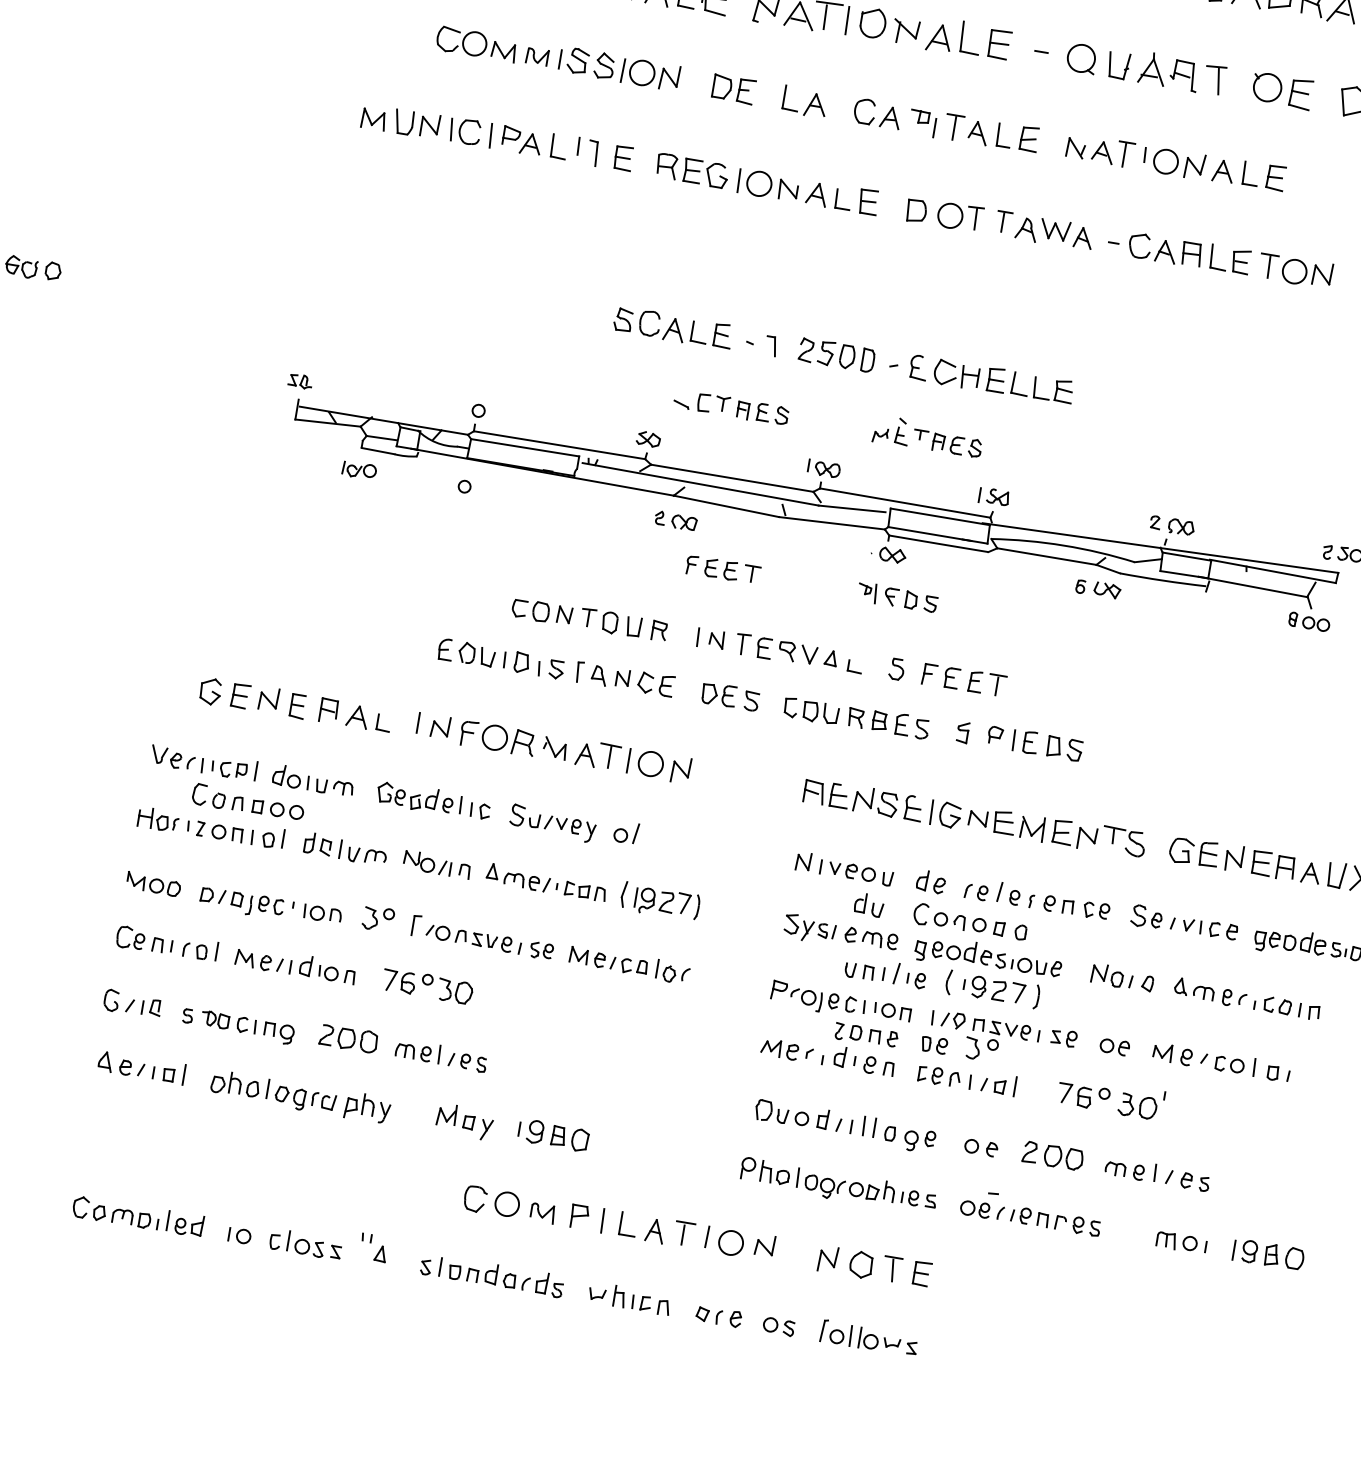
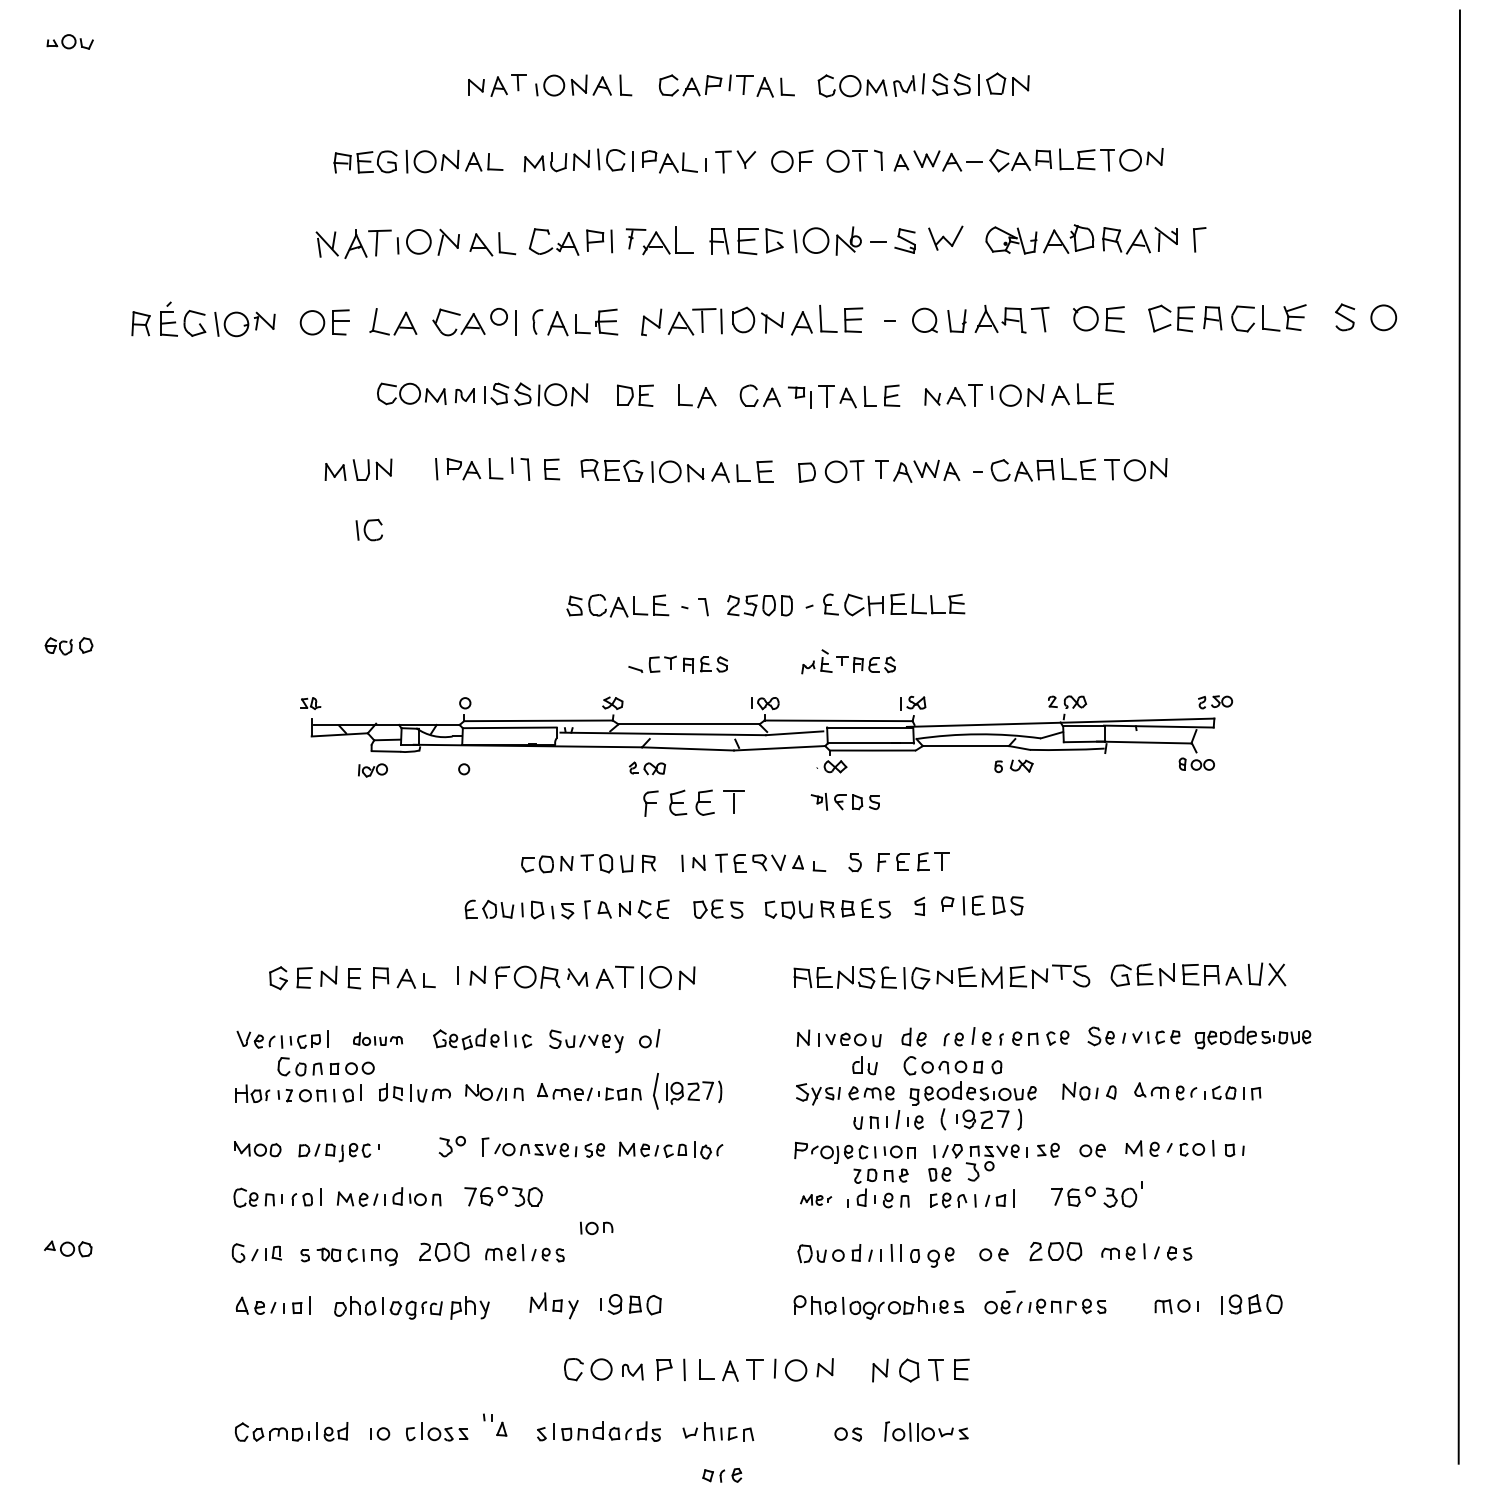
part: (464, 130) -> (368, 529), moved
part: (723, 569) -> (694, 802), size x1.6
part: (312, 780) -> (377, 1038), size x0.7
part: (624, 893) -> (656, 1090), size x1.6
part: (322, 913) -> (596, 1227), moved
part: (786, 1049) -> (815, 1199), size x0.7
part: (719, 1316) -> (722, 1475), moved

